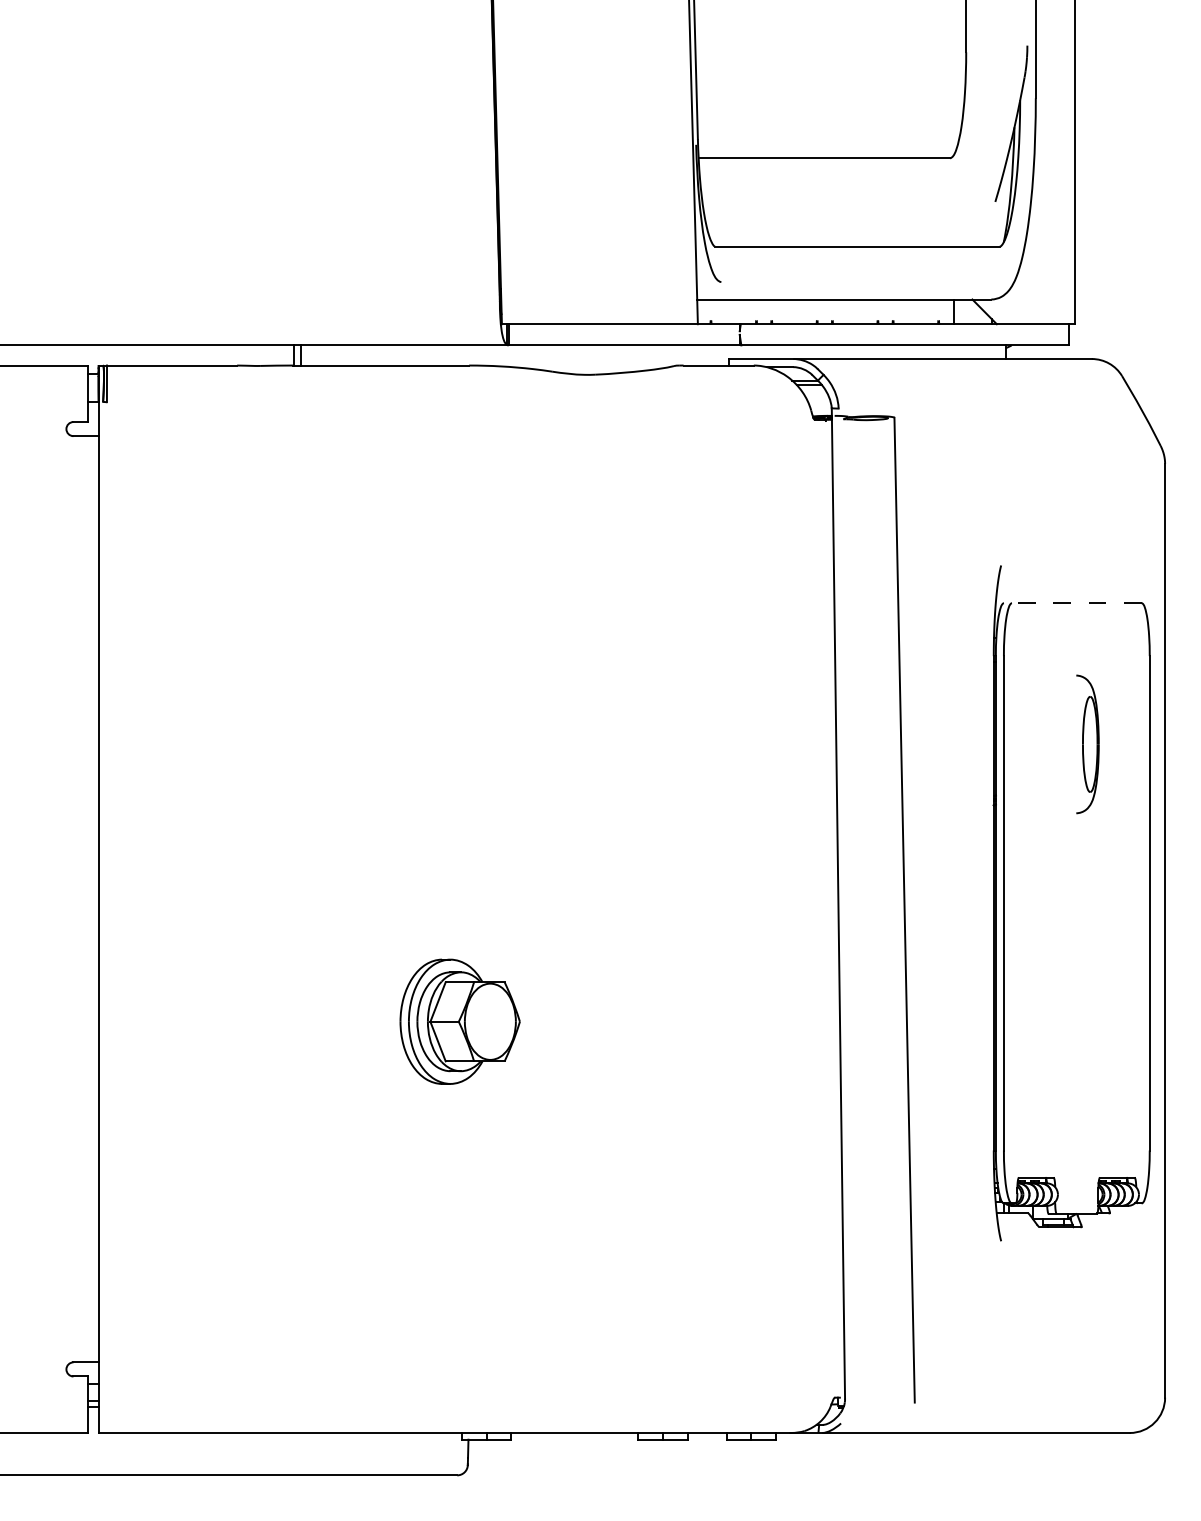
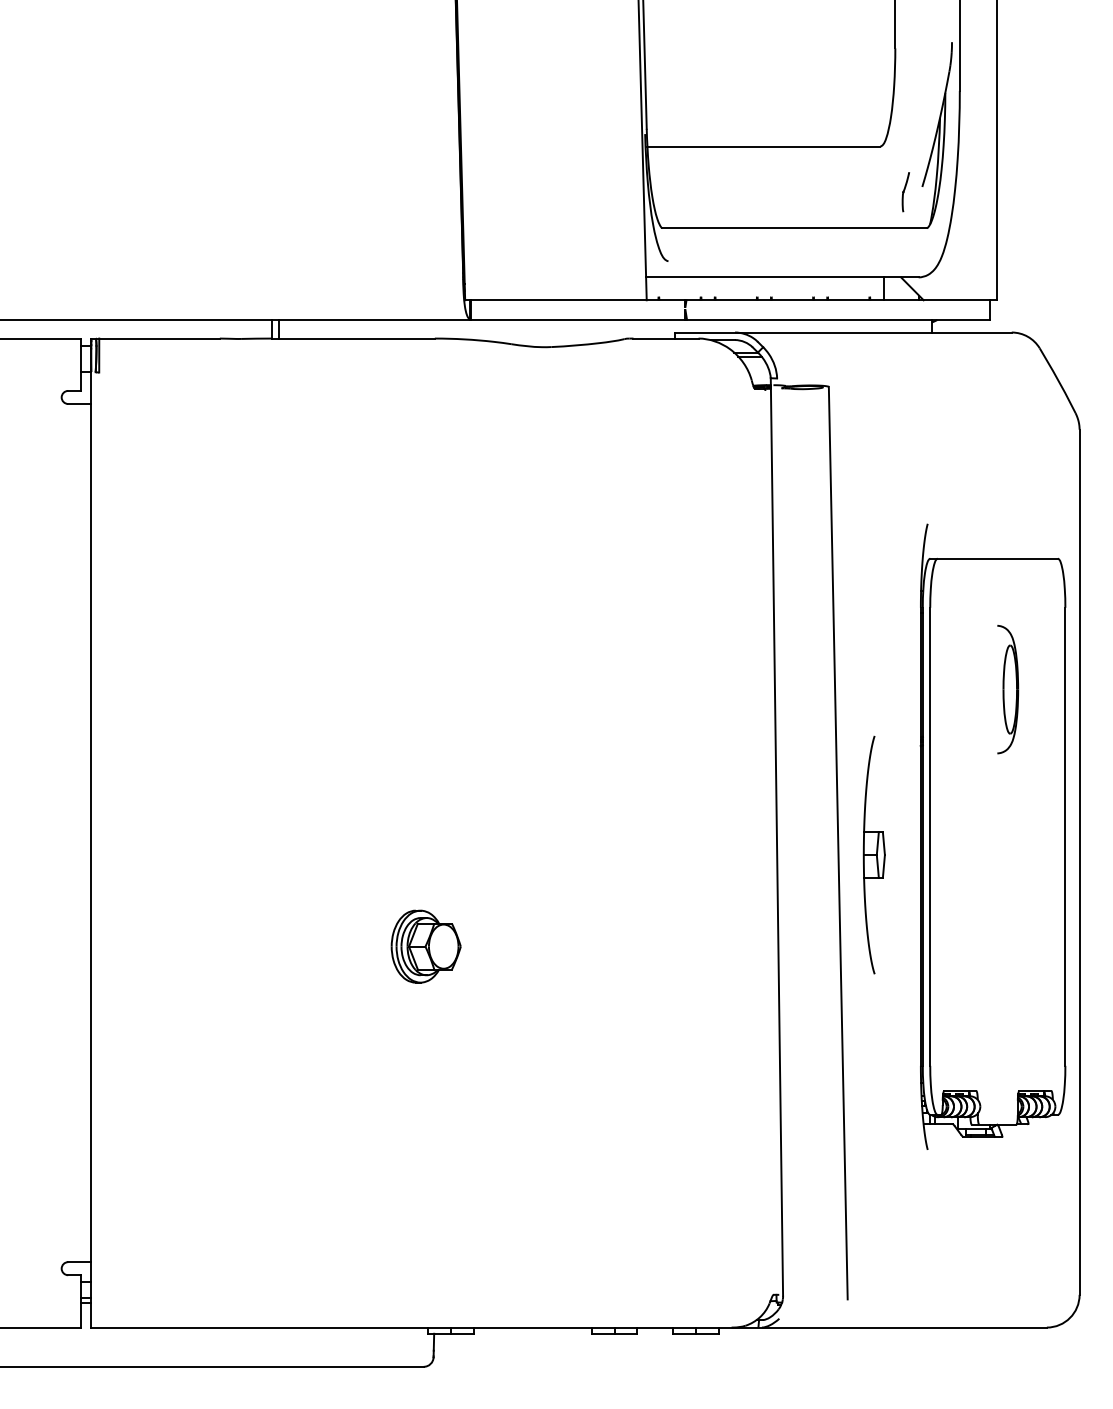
part: (977, 207) -> (905, 192), added
line: (1072, 603) -> (993, 559), dashed -> solid
part: (943, 922) -> (874, 854), added
part: (459, 1021) -> (425, 946), size x0.62

